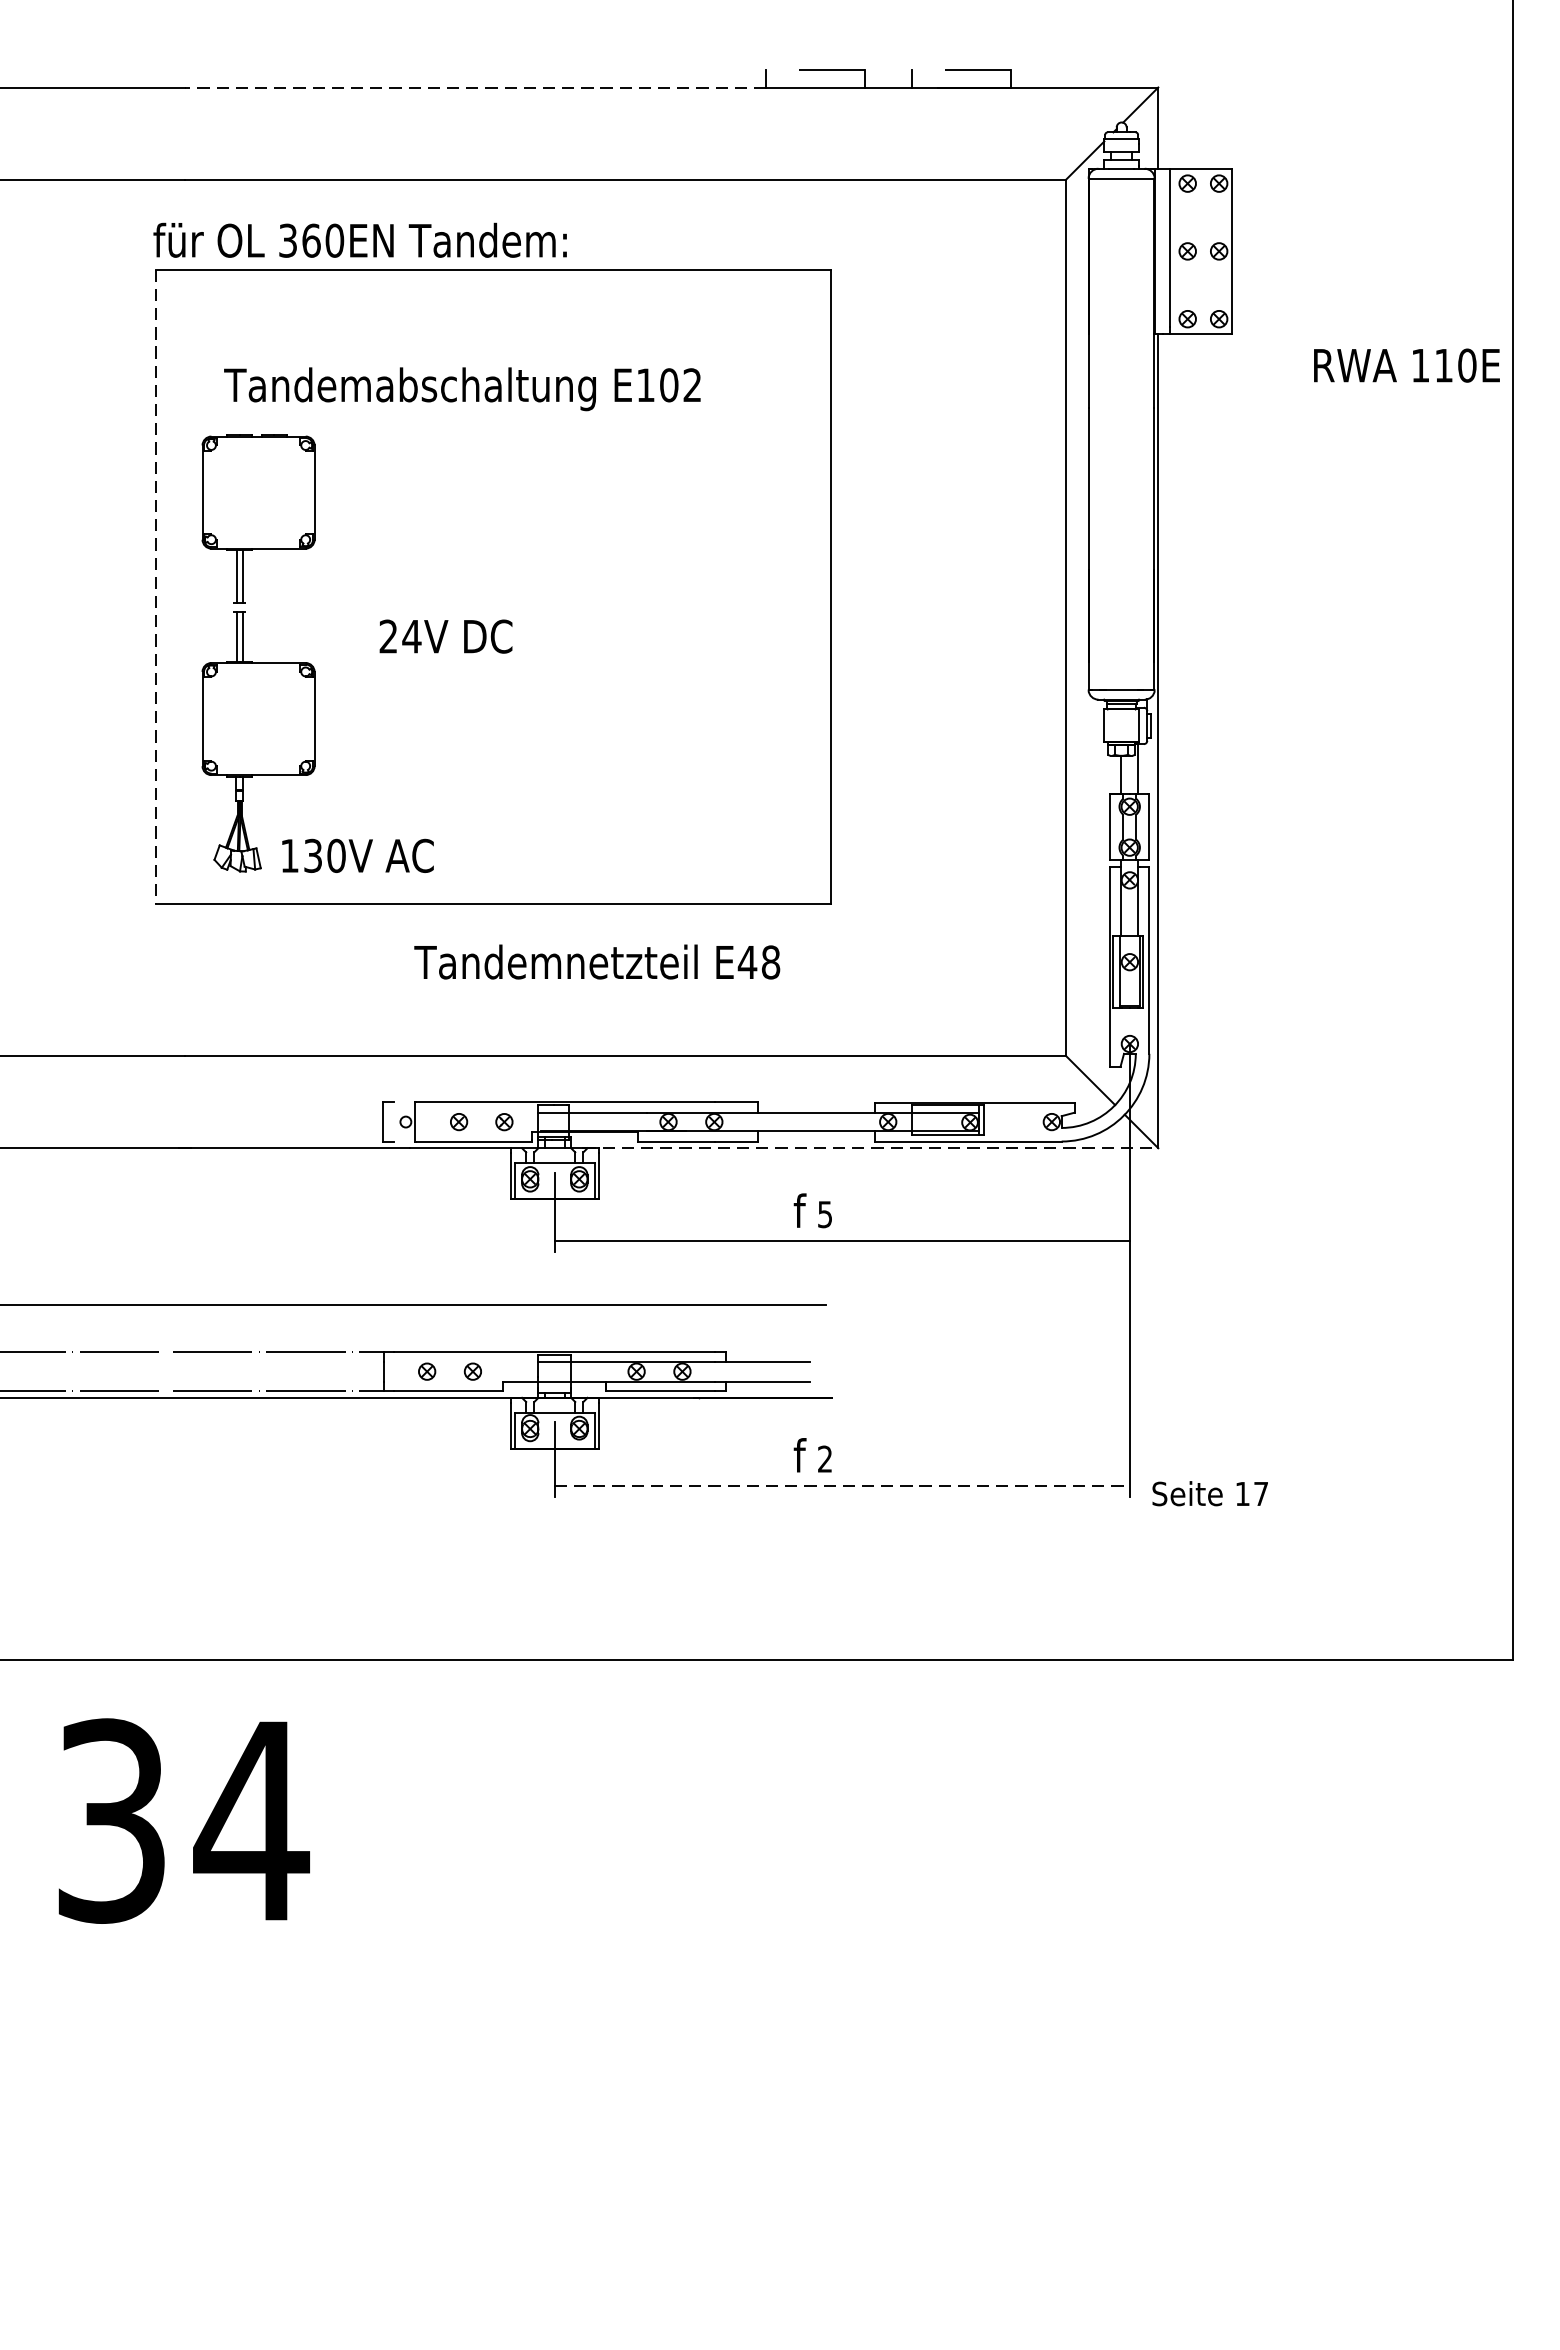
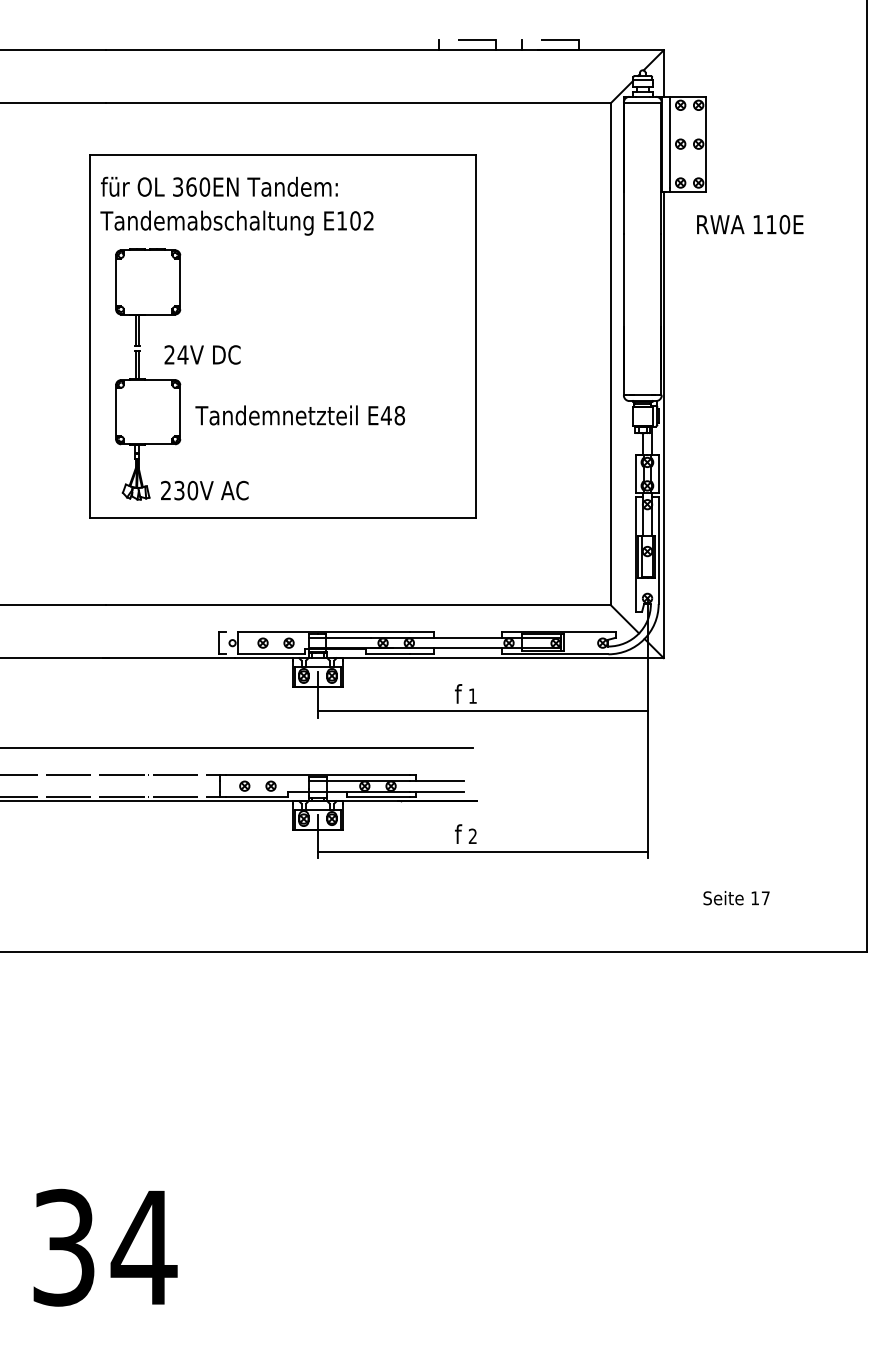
line: (475, 87) -> (272, 50), dashed -> solid
text: (360, 239) -> (219, 186), moved
text: (1407, 365) -> (750, 224), moved
text: (461, 388) -> (236, 222), moved
line: (156, 586) -> (89, 336), dashed -> solid
text: (445, 635) -> (202, 354), moved
text: (288, 855) -> (165, 490), 130V -> 230V
text: (595, 962) -> (299, 415), moved
line: (871, 1148) -> (499, 658), dashed -> solid
text: (824, 1213) -> (472, 695), 5 -> 1
line: (841, 1485) -> (482, 851), dashed -> solid
text: (1210, 1494) -> (736, 898), moved
text: (184, 1820) -> (105, 1247), moved

